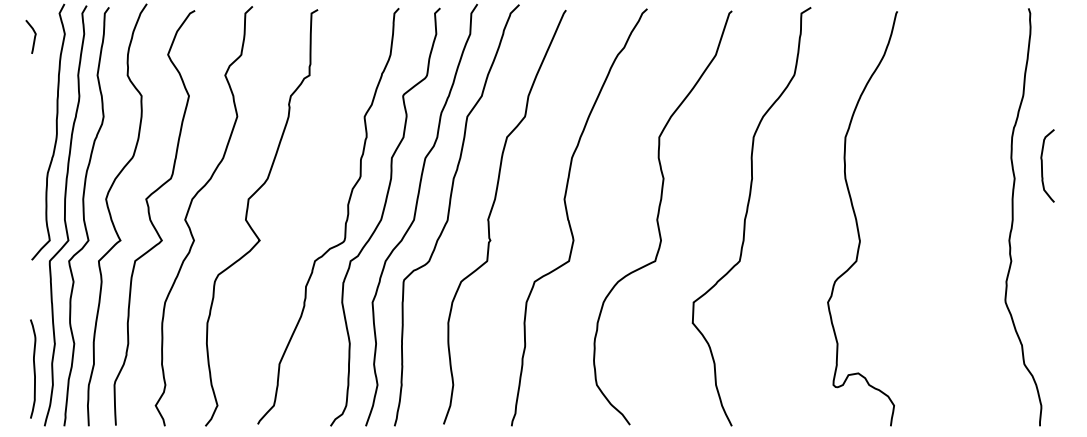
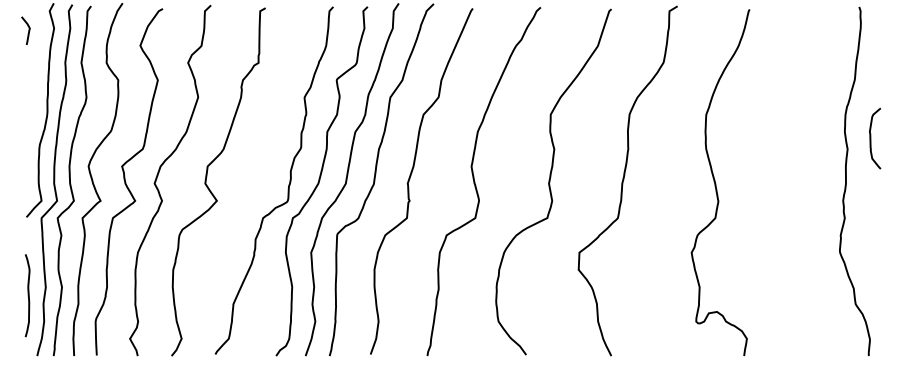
curve: (33, 368) -> (27, 295), moved

